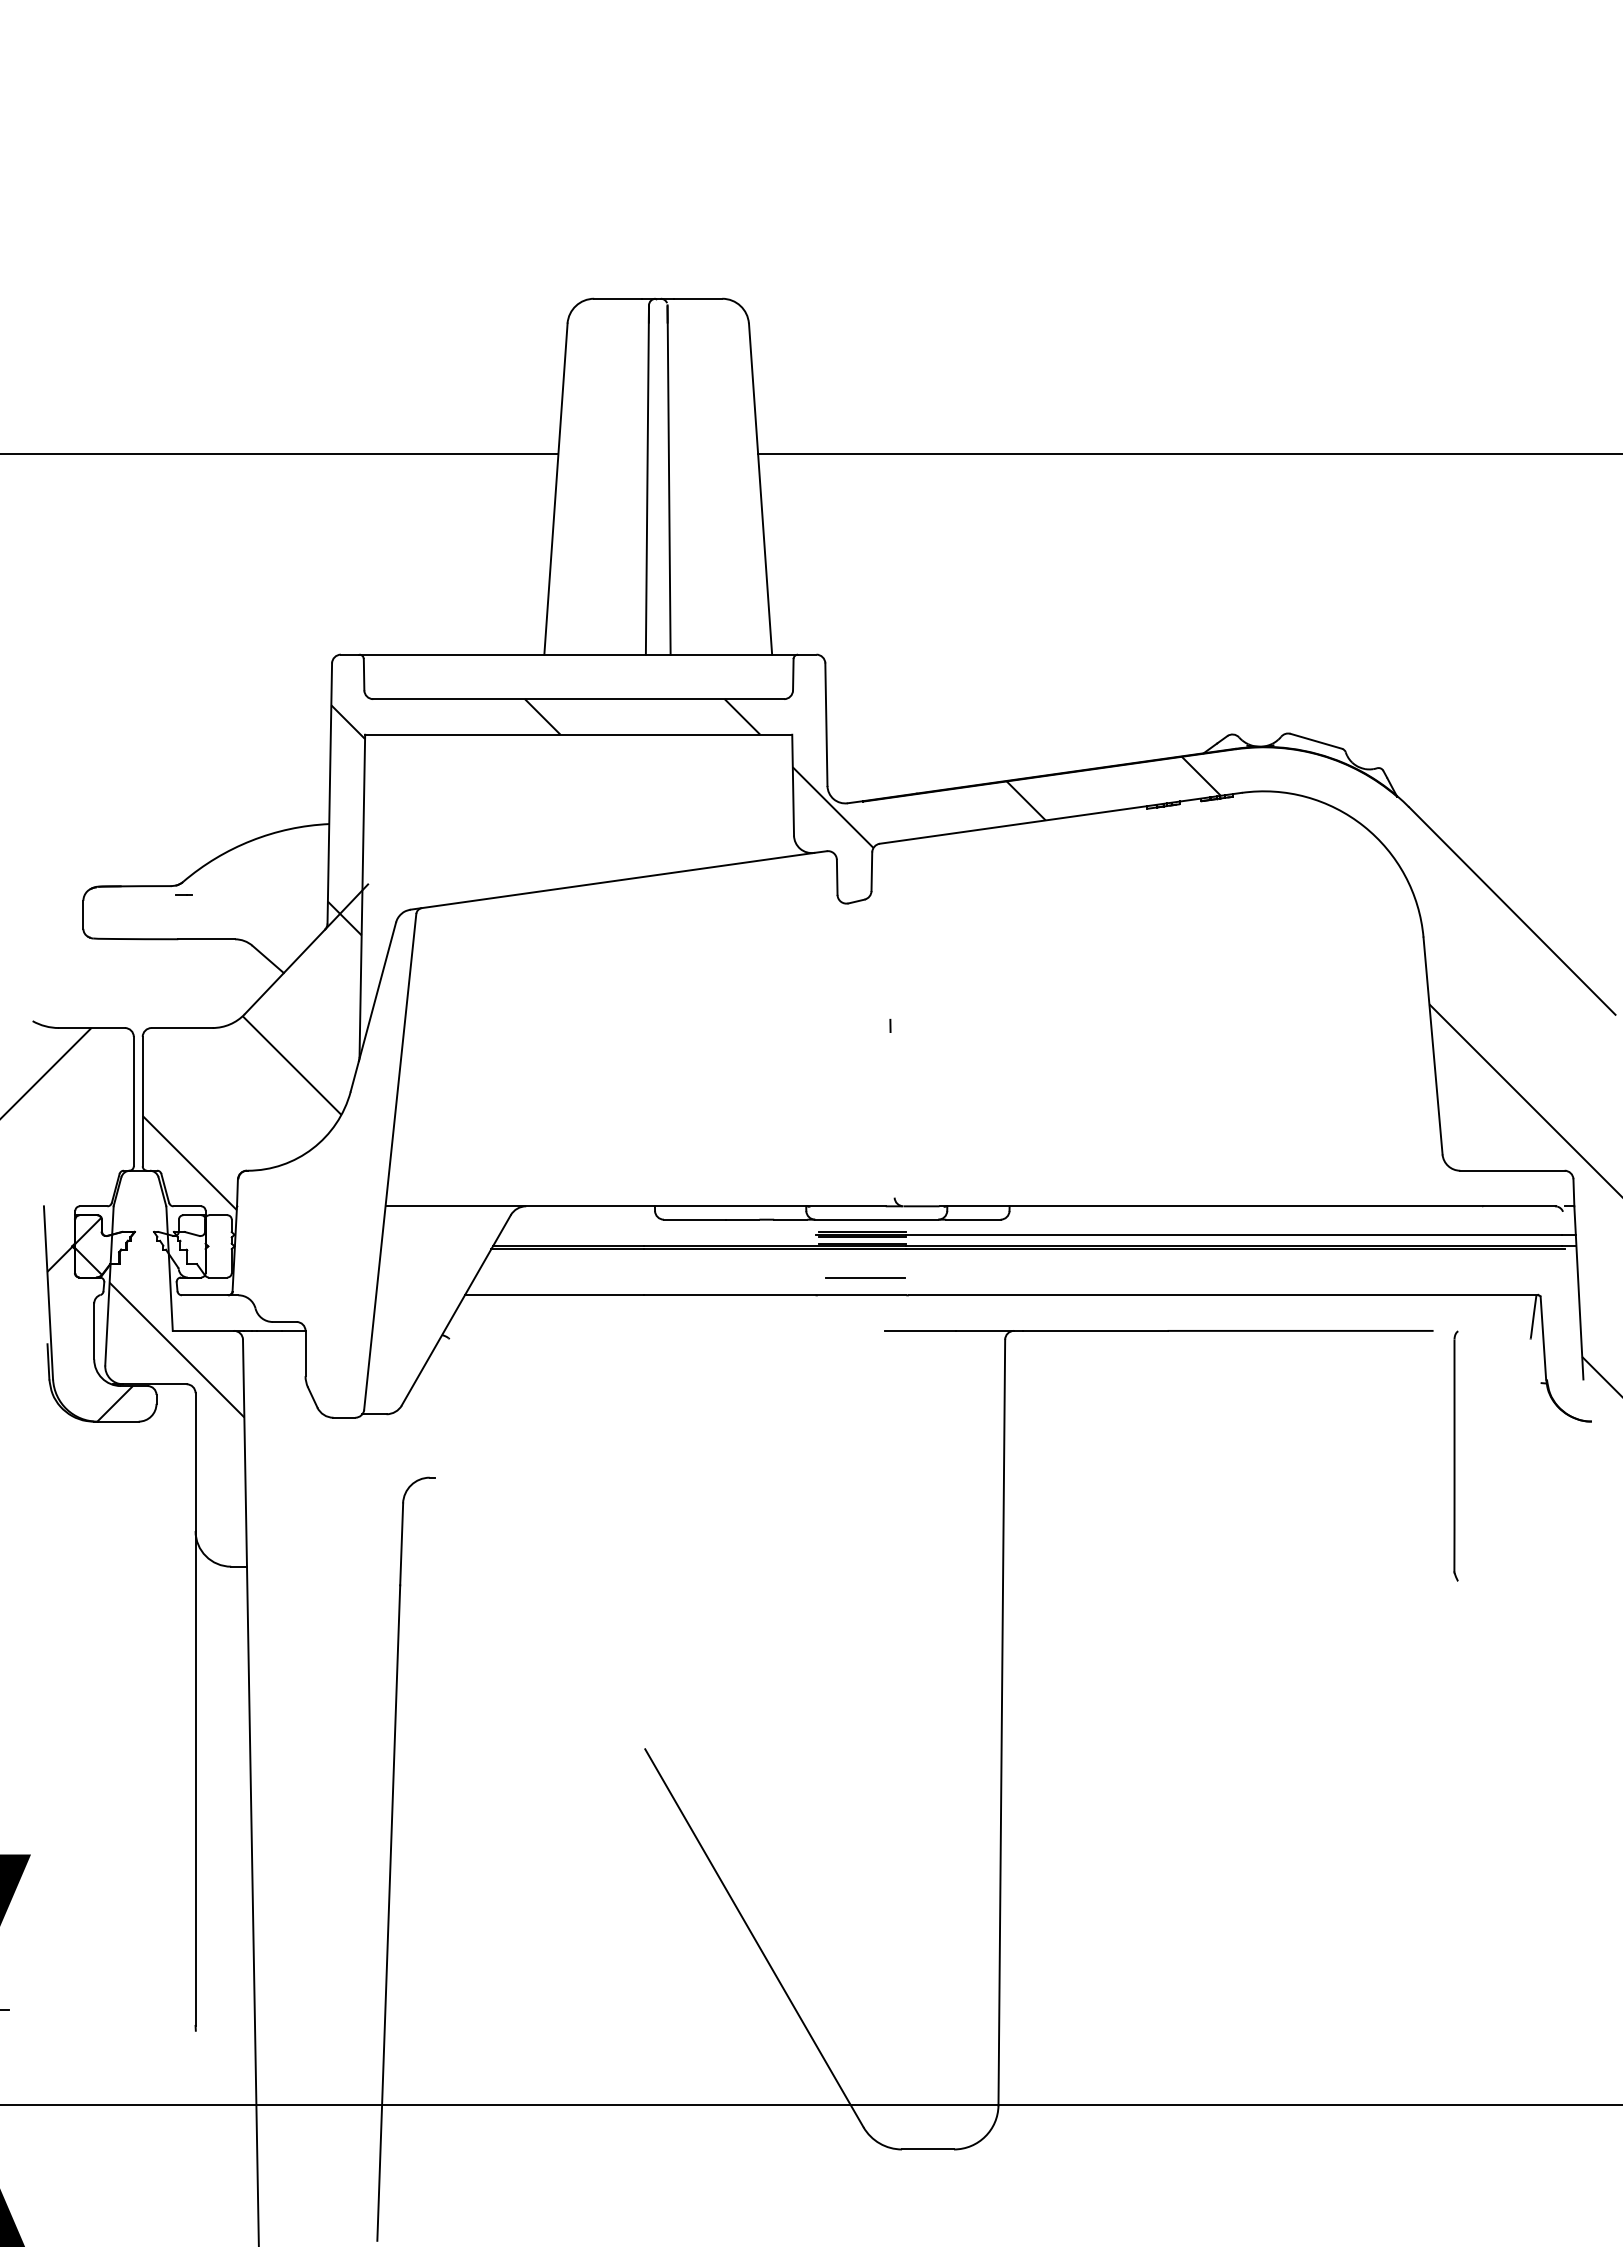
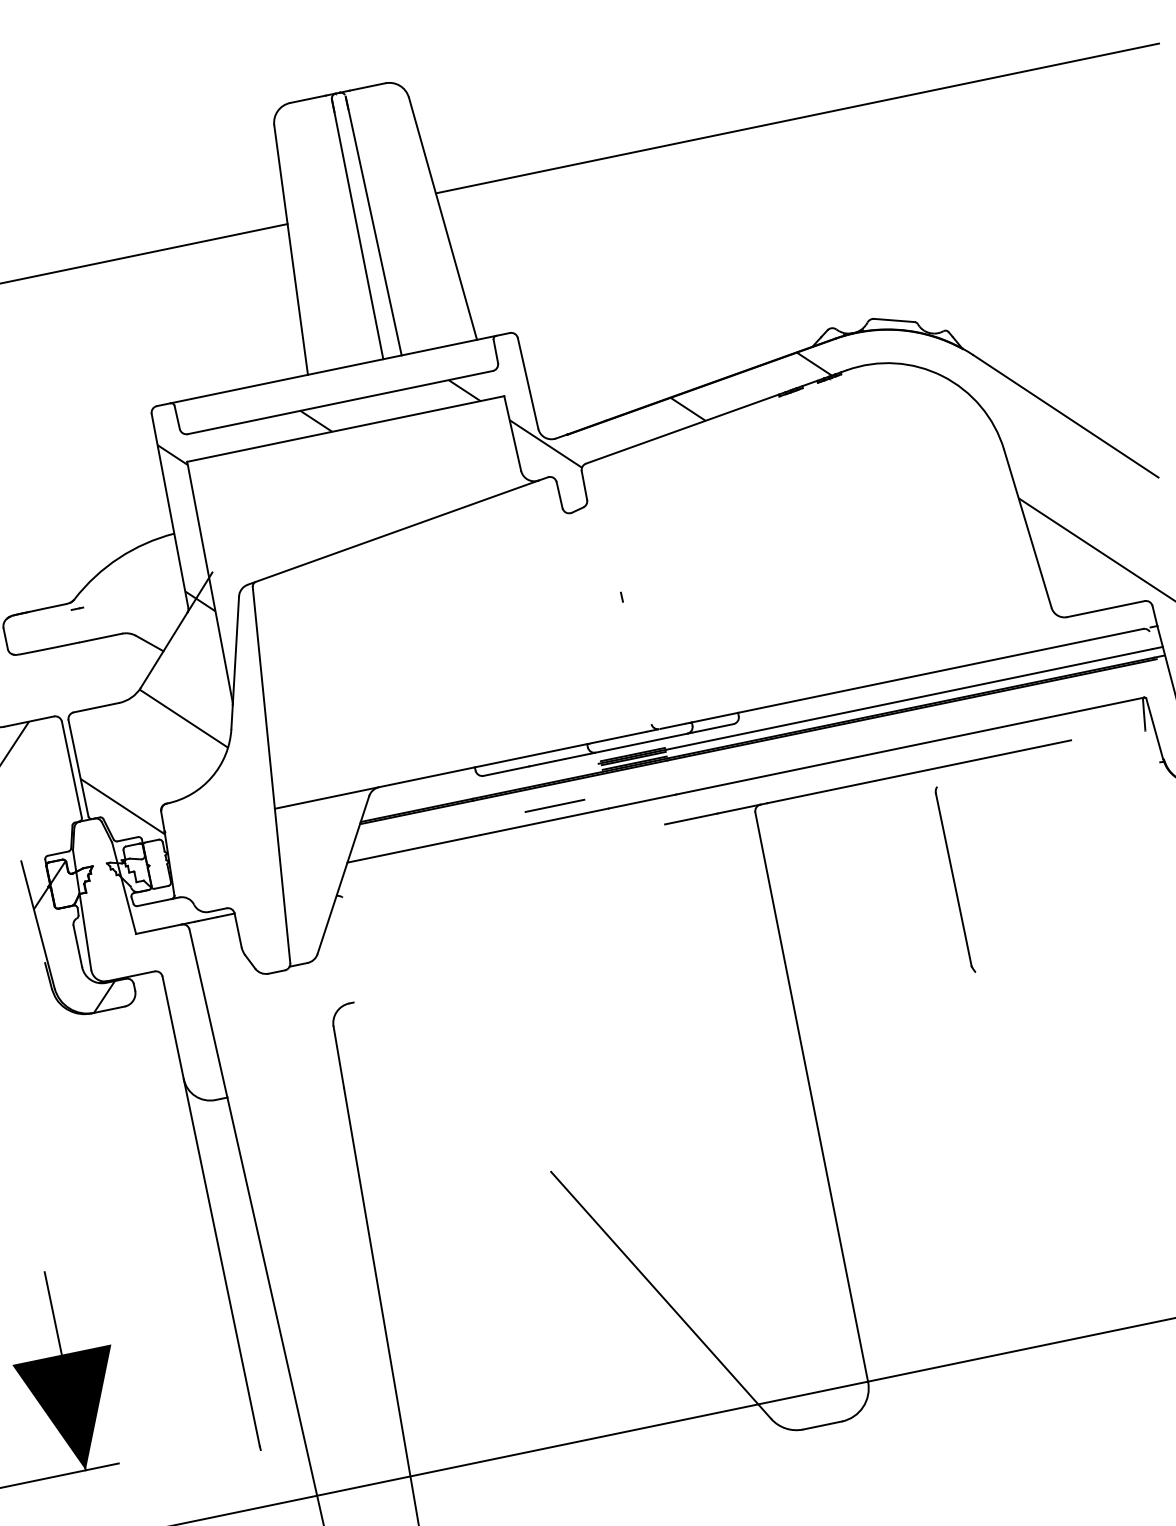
hatch: (87, 1260) -> (61, 894), removed
line: (865, 1277) -> (555, 805), moved
hatch: (176, 1349) -> (141, 947), removed
part: (1455, 1455) -> (954, 879), moved

